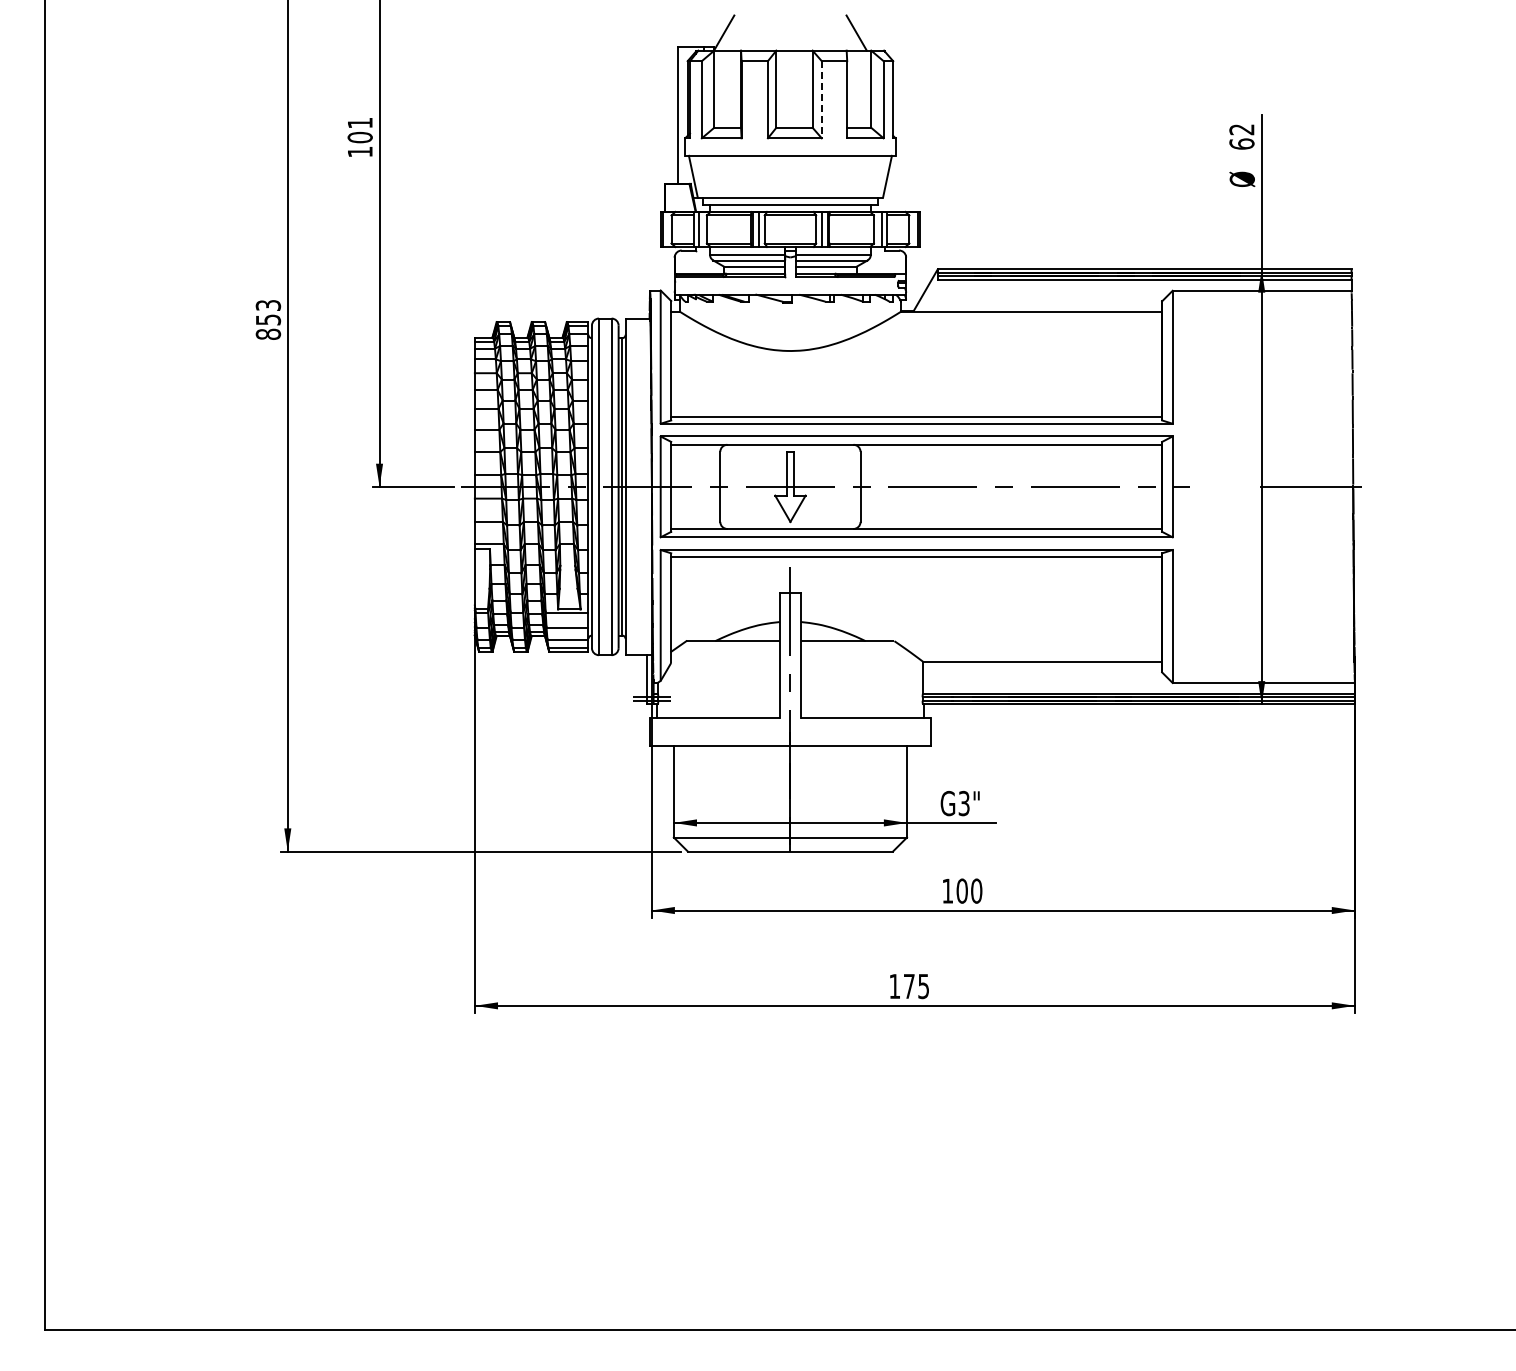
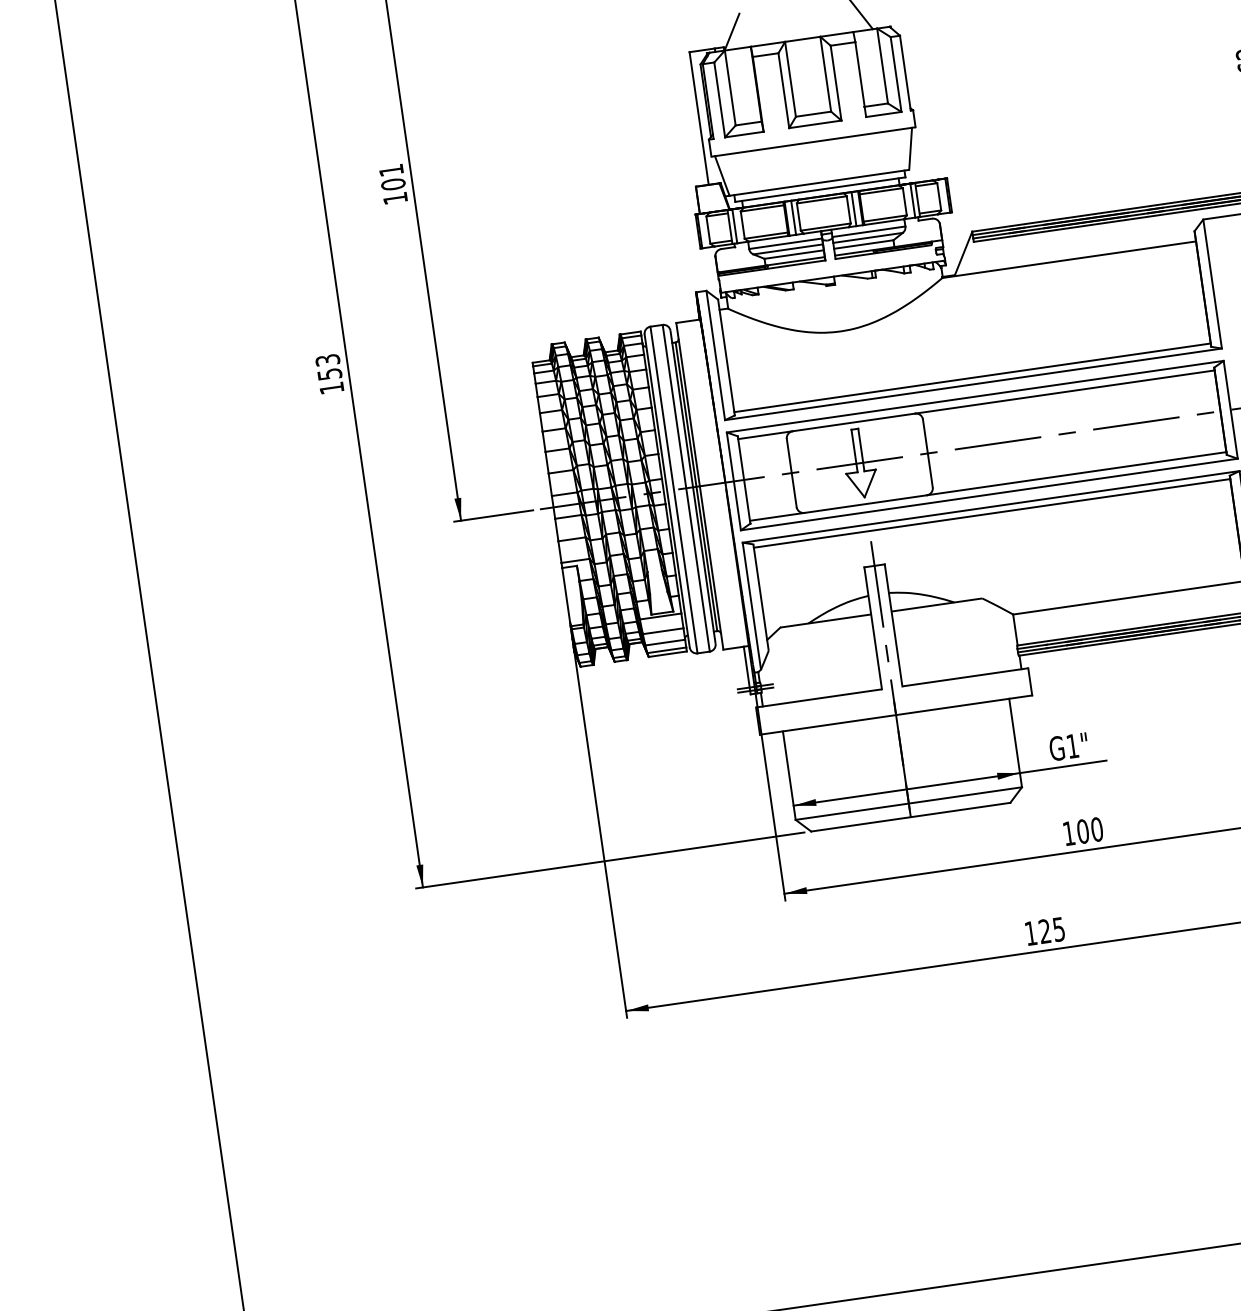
line: (821, 99) -> (835, 82), dashed -> solid
text: (268, 333) -> (331, 387), 853 -> 153
text: (963, 803) -> (1072, 746), G3" -> G1"
text: (908, 985) -> (1044, 930), 175 -> 125

